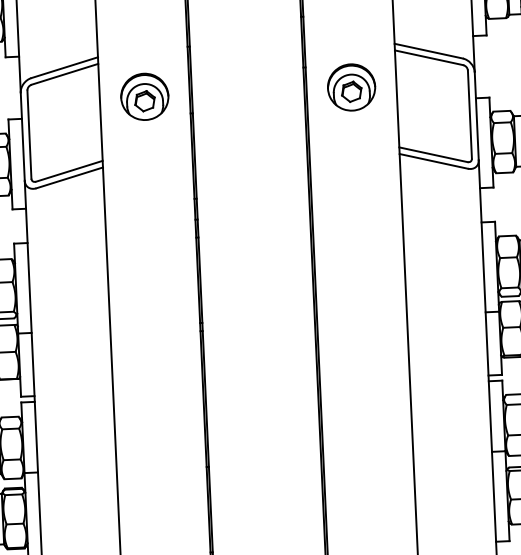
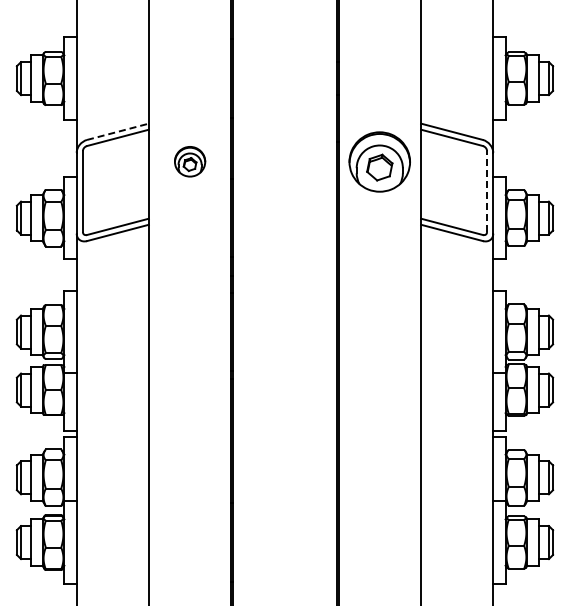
line: (64, 67) -> (117, 131), solid -> dashed
part: (351, 87) -> (379, 161), size x1.4
part: (144, 96) -> (189, 161), size x0.7
line: (470, 114) -> (487, 191), solid -> dashed

